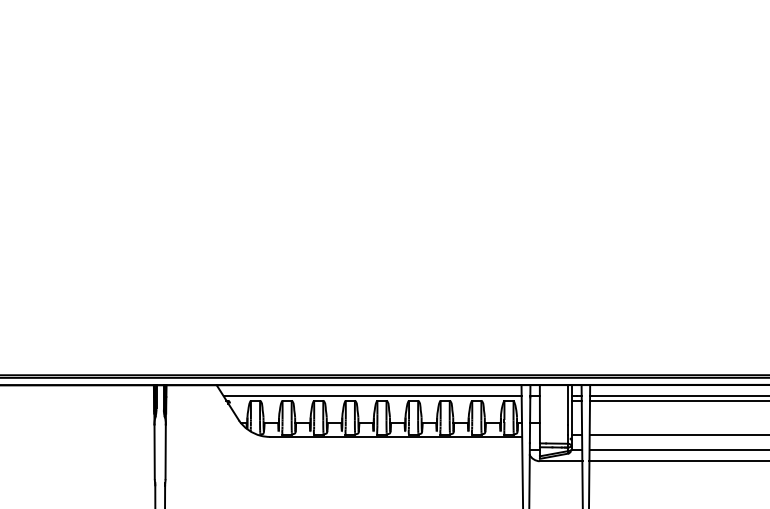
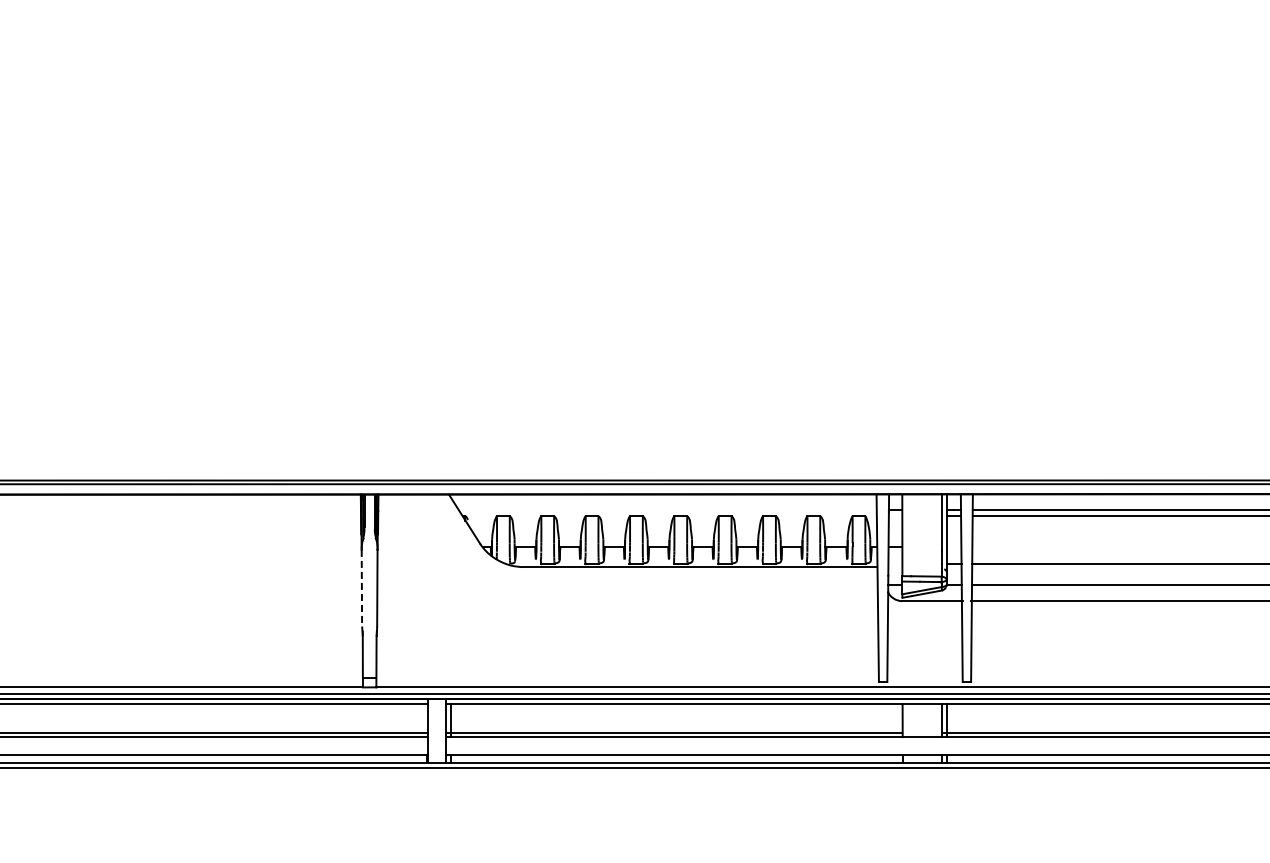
line: (372, 396) -> (667, 510), removed
line: (154, 452) -> (361, 588), solid -> dashed

